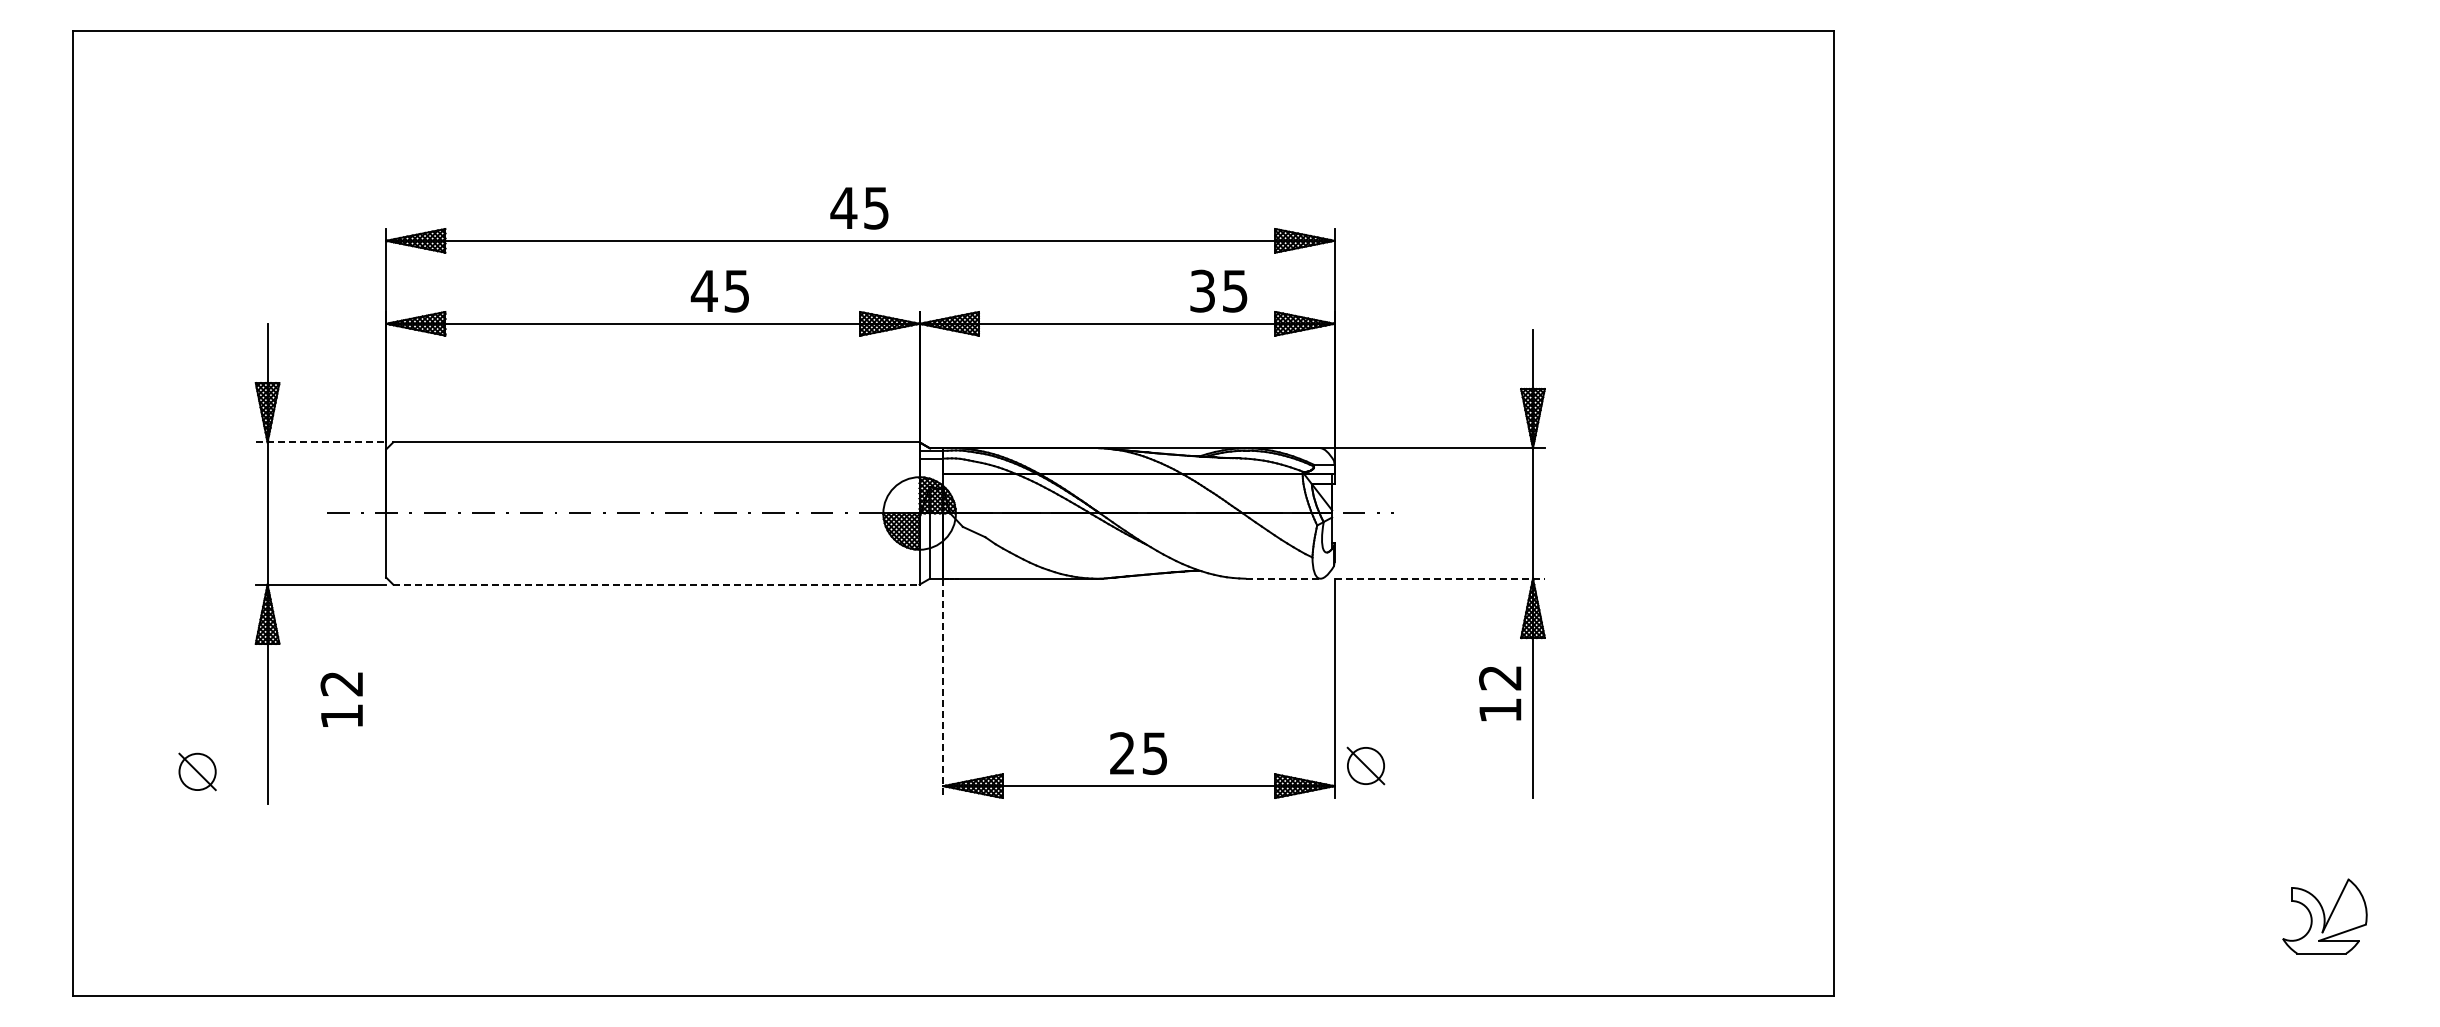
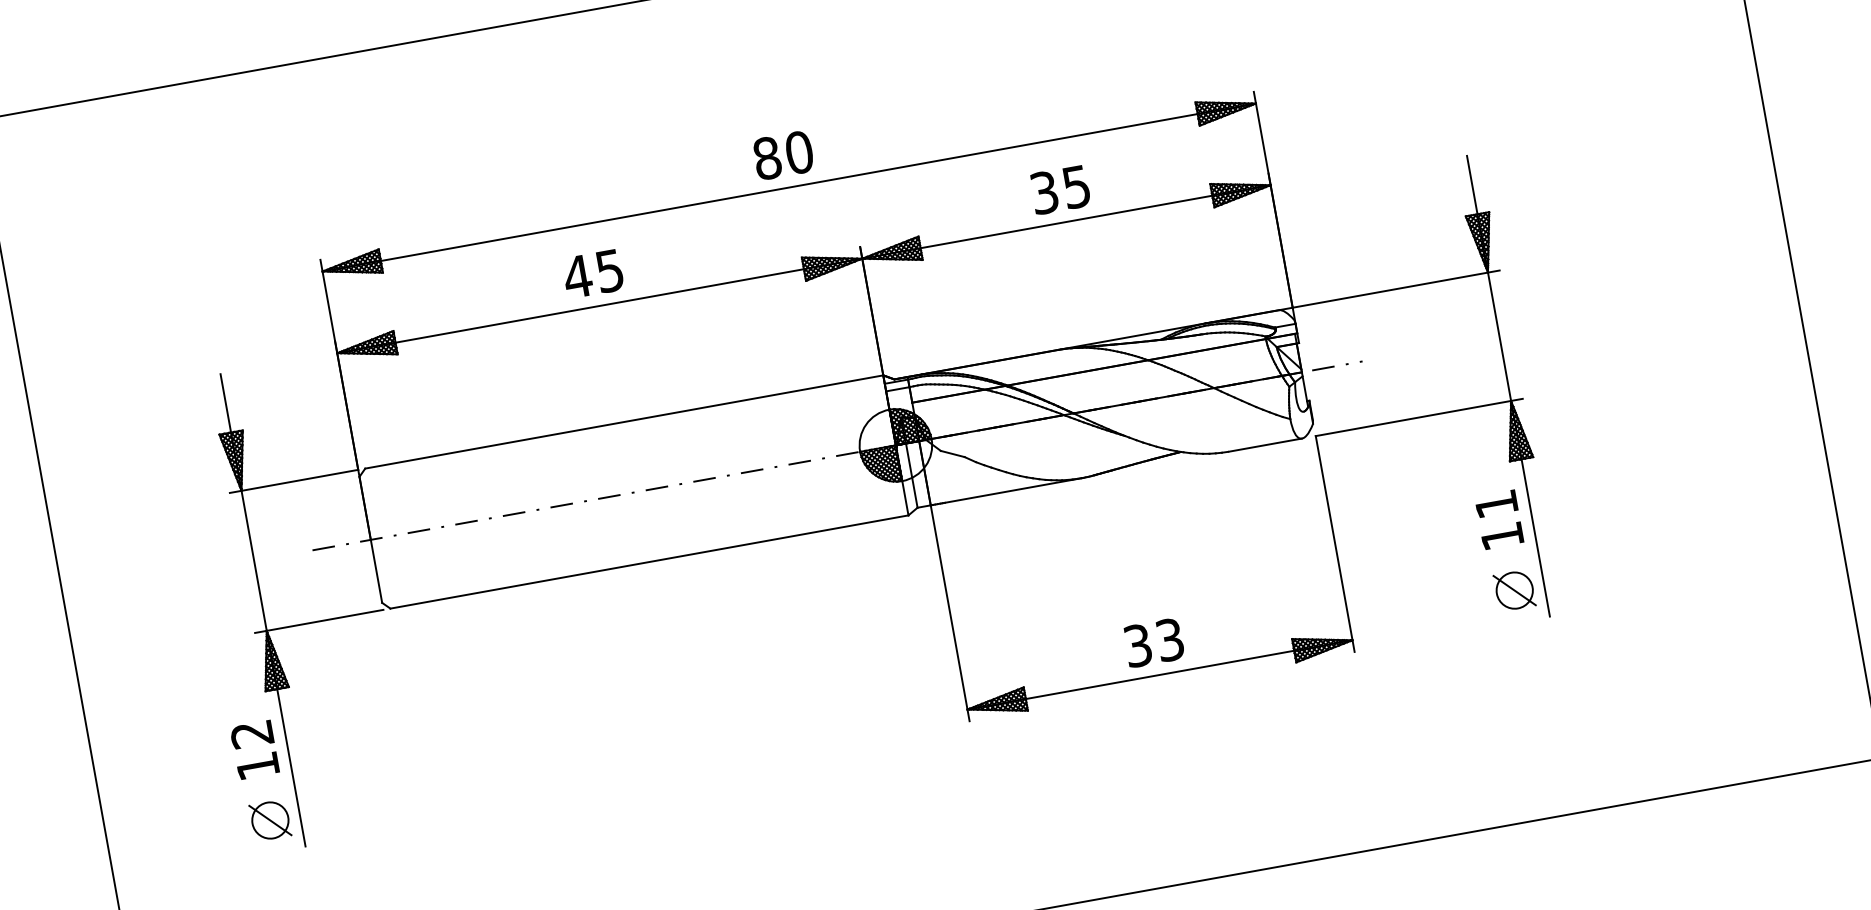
text: (859, 207) -> (782, 154), 45 -> 80
text: (1218, 290) -> (1059, 189), moved
text: (719, 291) -> (592, 274), moved
line: (321, 442) -> (294, 481), dashed -> solid
line: (1283, 578) -> (1265, 444), dashed -> solid
line: (1440, 578) -> (1420, 417), dashed -> solid
line: (656, 584) -> (649, 561), dashed -> solid
text: (1500, 678) -> (1496, 504), 12 -> 11
line: (943, 688) -> (950, 613), dashed -> solid
text: (341, 699) -> (254, 749), moved
text: (1138, 753) -> (1153, 642), 25 -> 33
part: (1365, 765) -> (1514, 590), moved
part: (197, 771) -> (270, 820), moved

